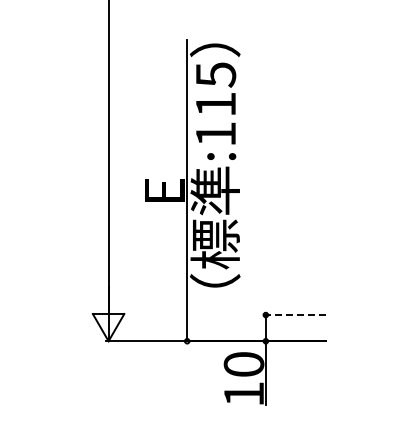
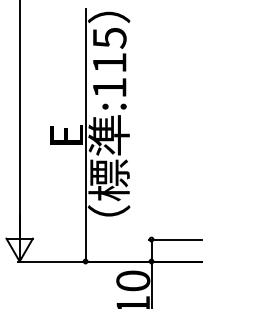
line: (294, 315) -> (175, 239), dashed -> solid

